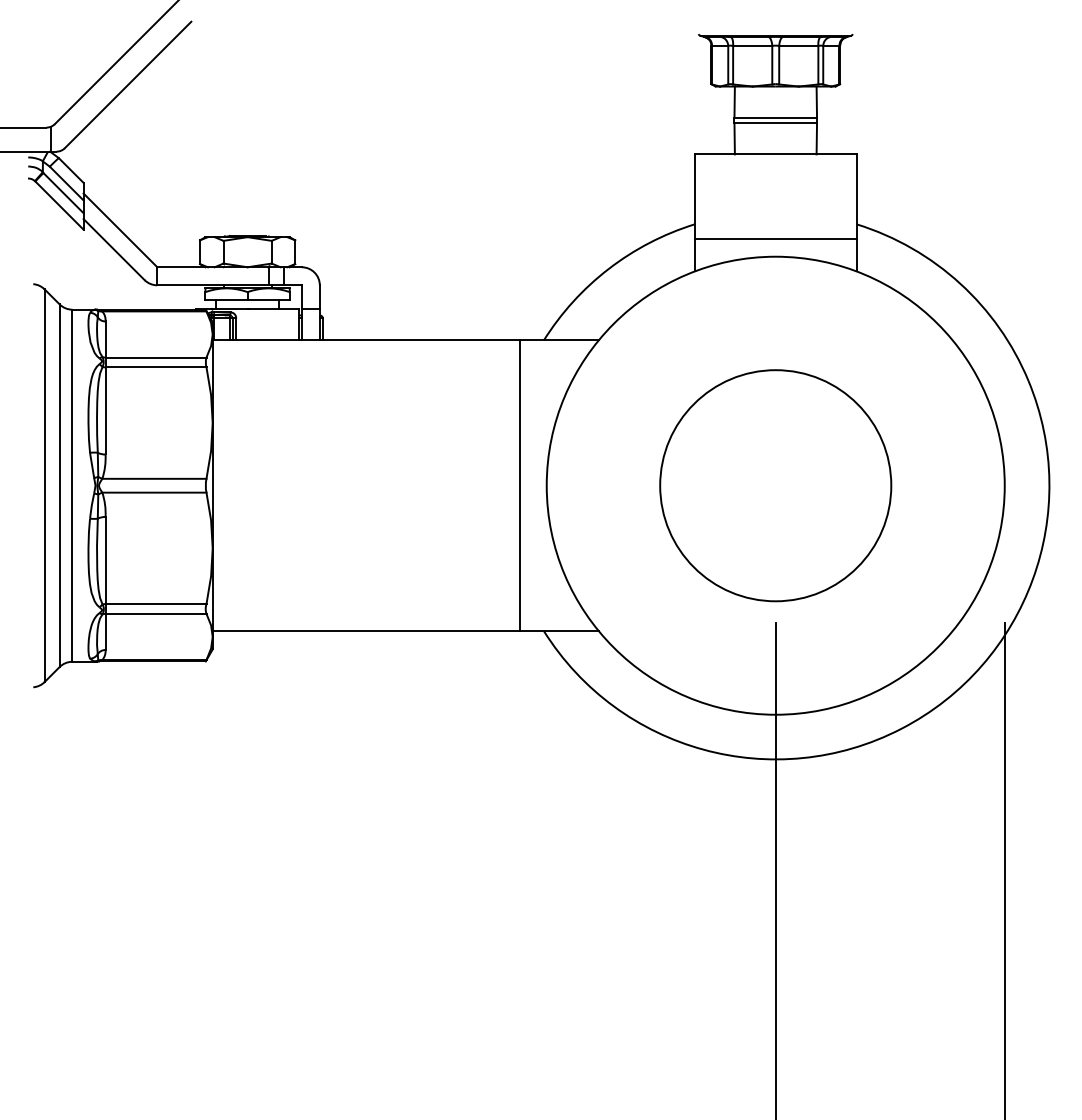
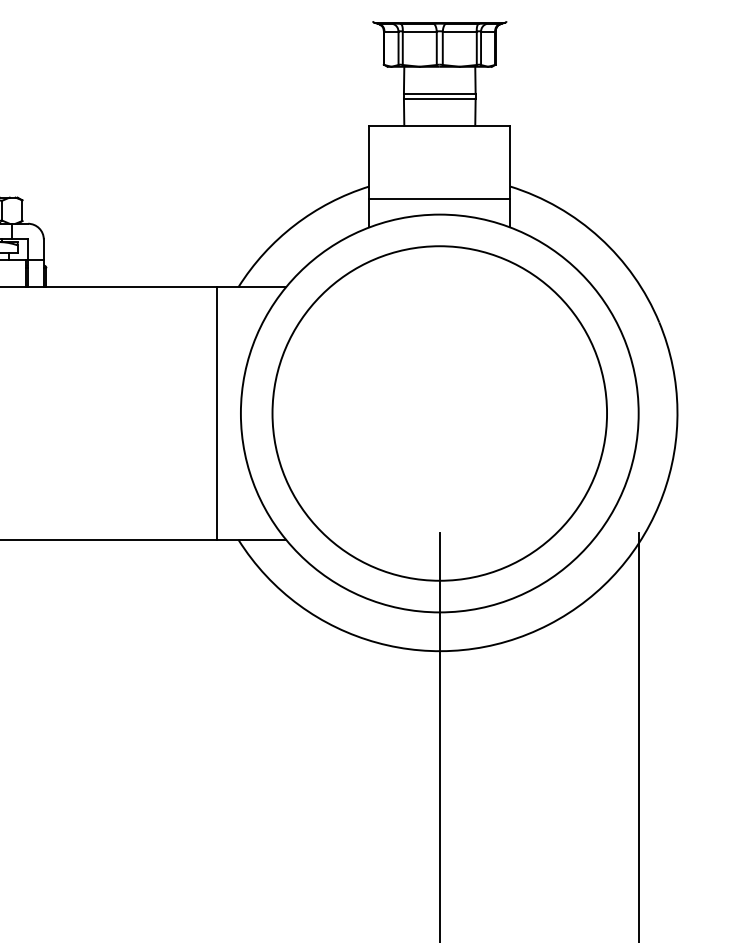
circle: (775, 485) -> (439, 413), size x1.67

